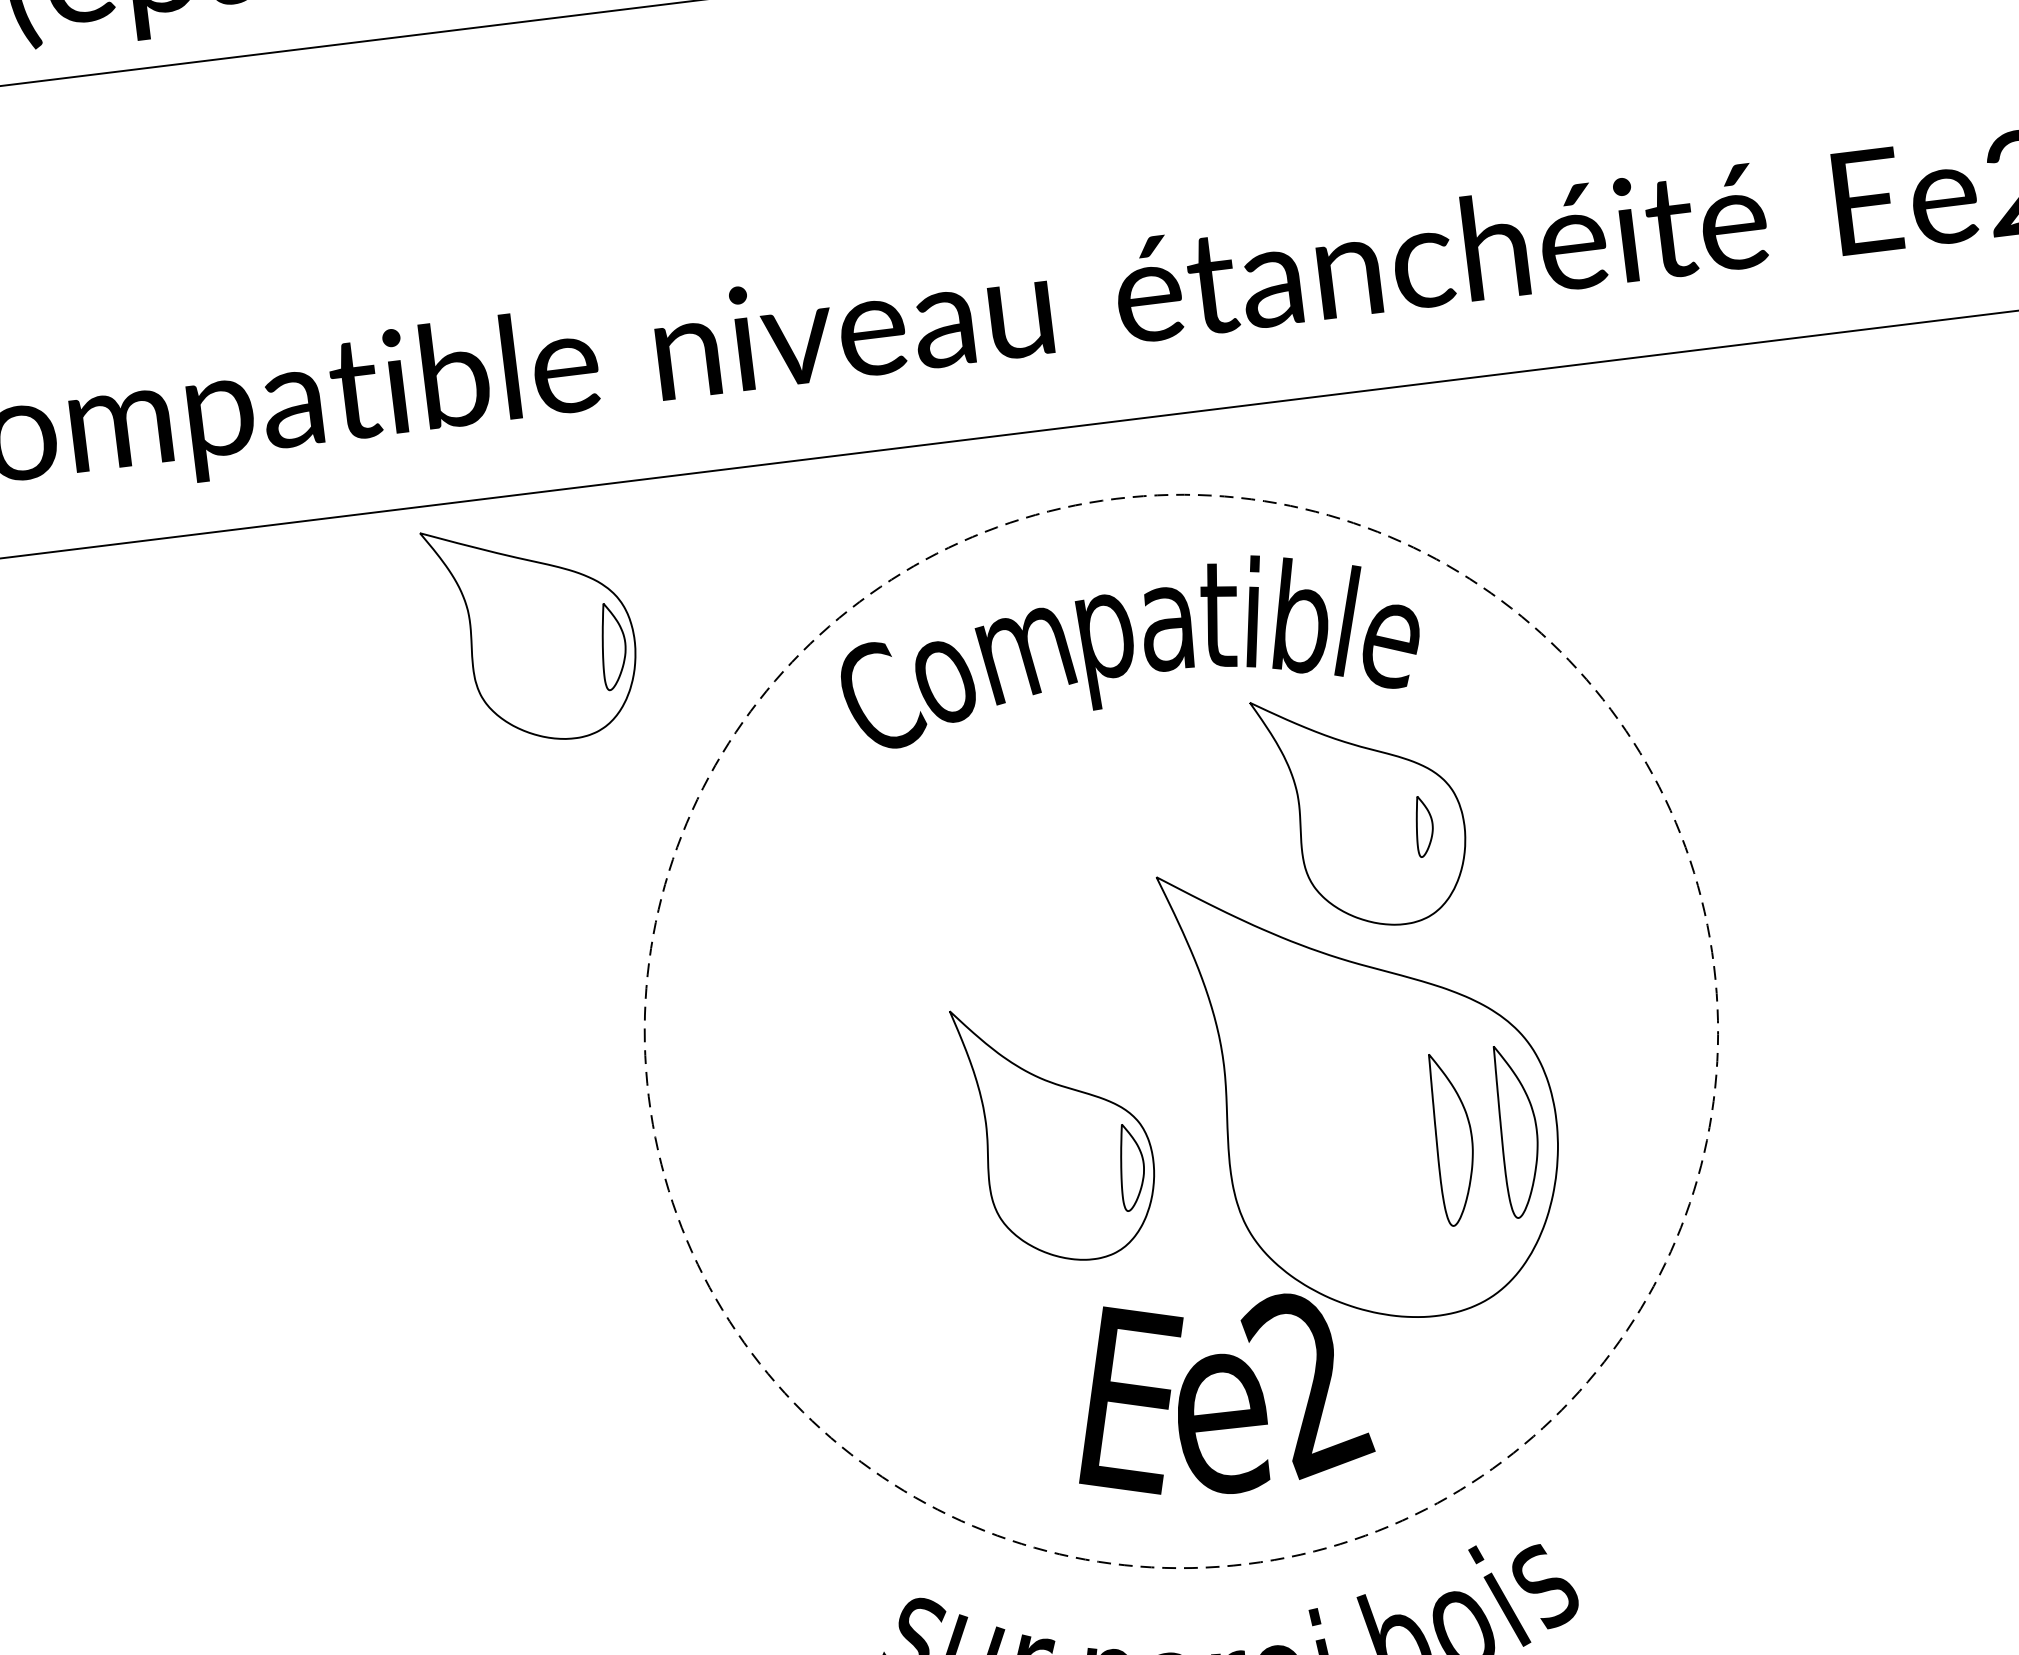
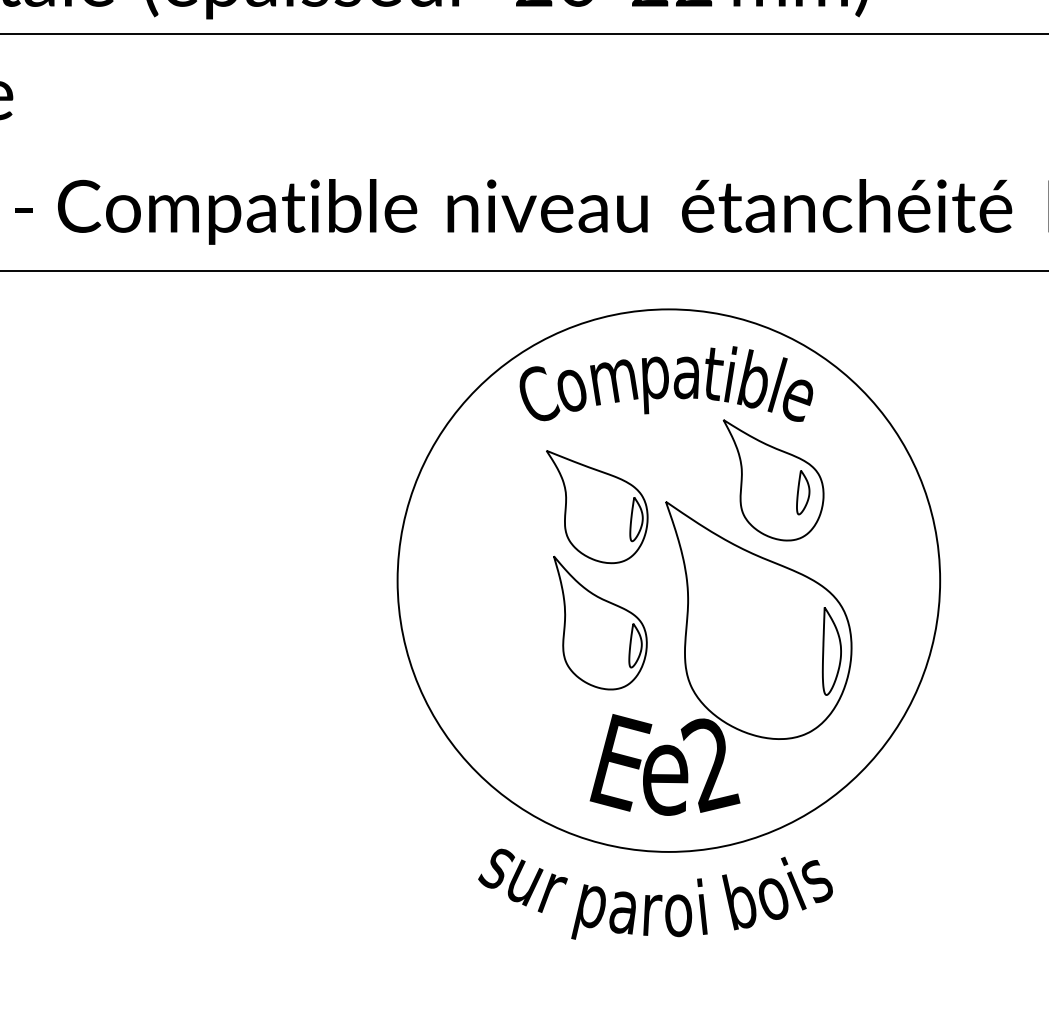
part: (533, 632) -> (597, 507), moved
part: (1424, 825) -> (803, 492), size x1.43
circle: (1180, 1031) -> (668, 580), dashed -> solid
part: (1452, 1139) -> (798, 651), removed

